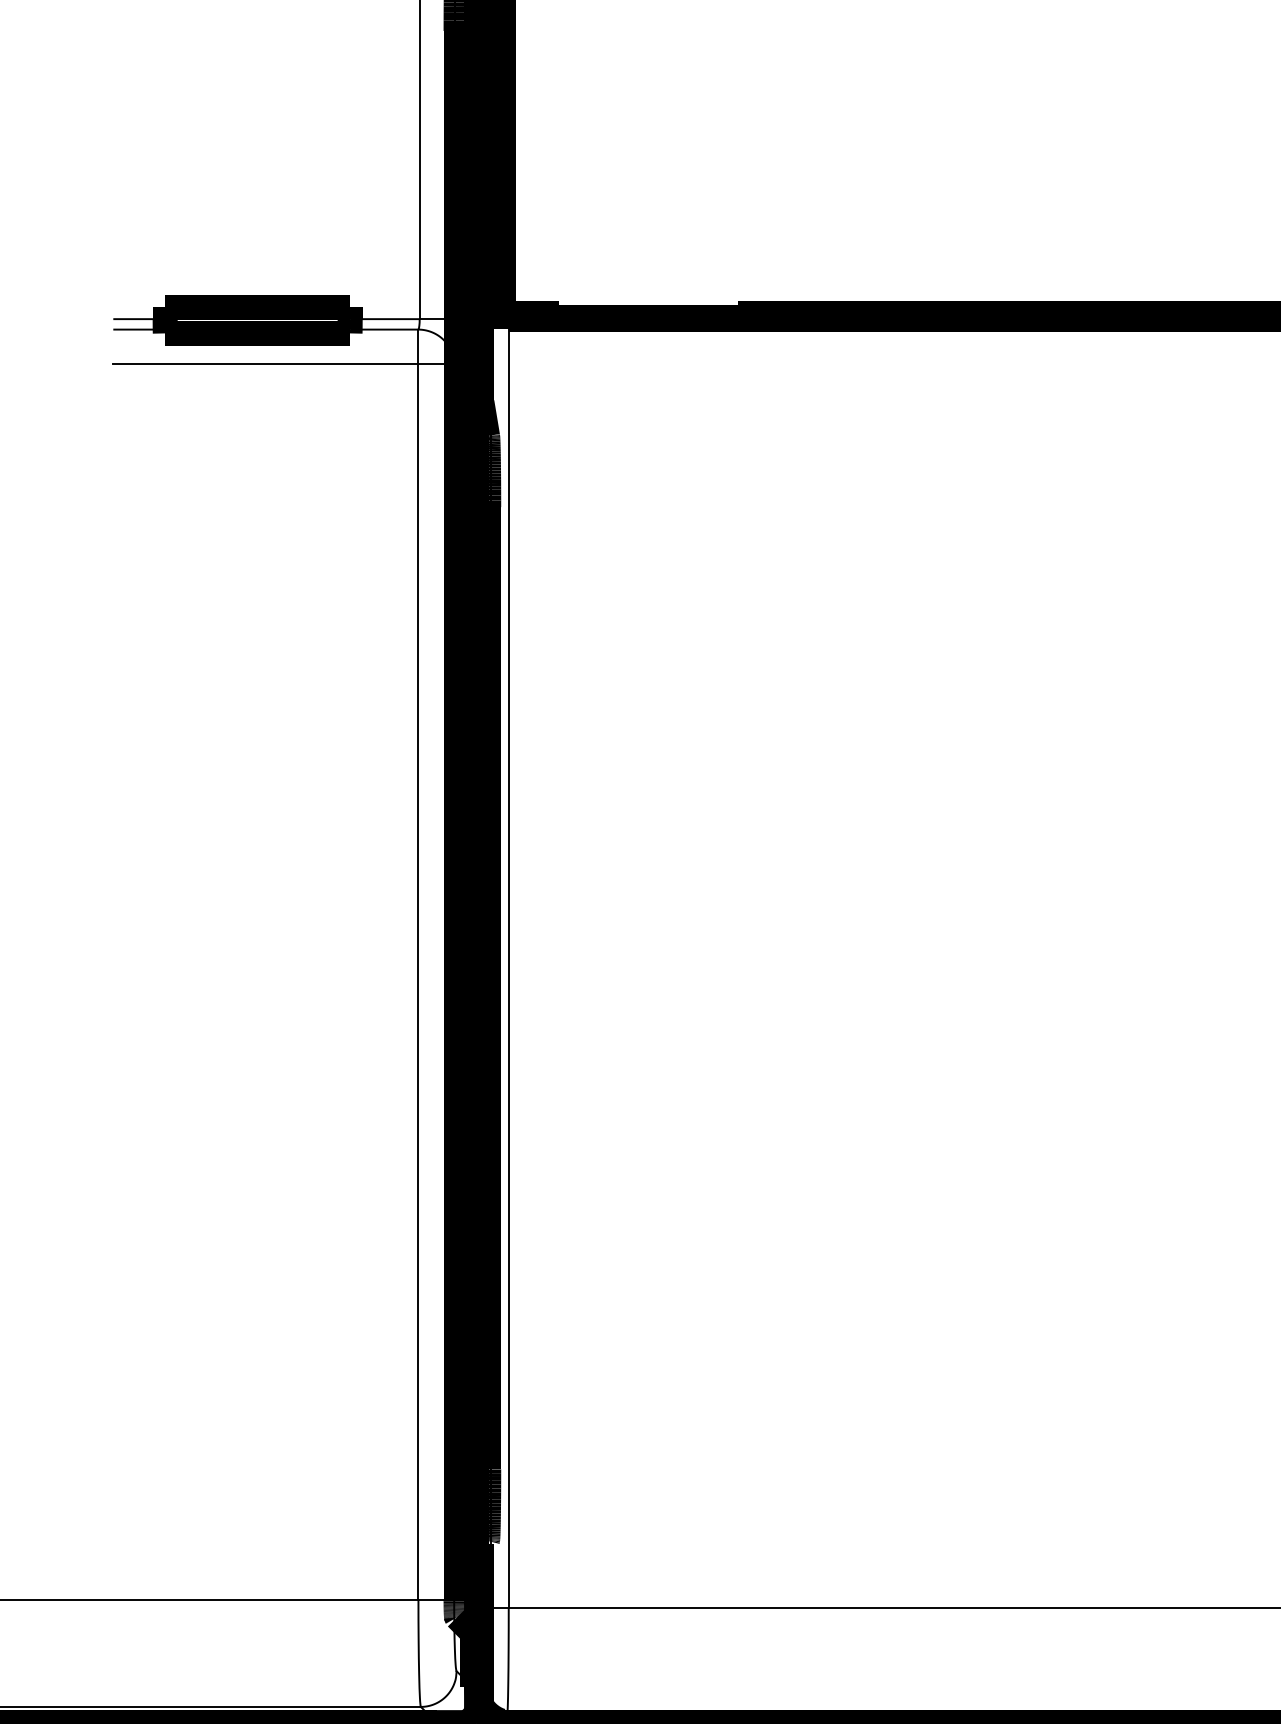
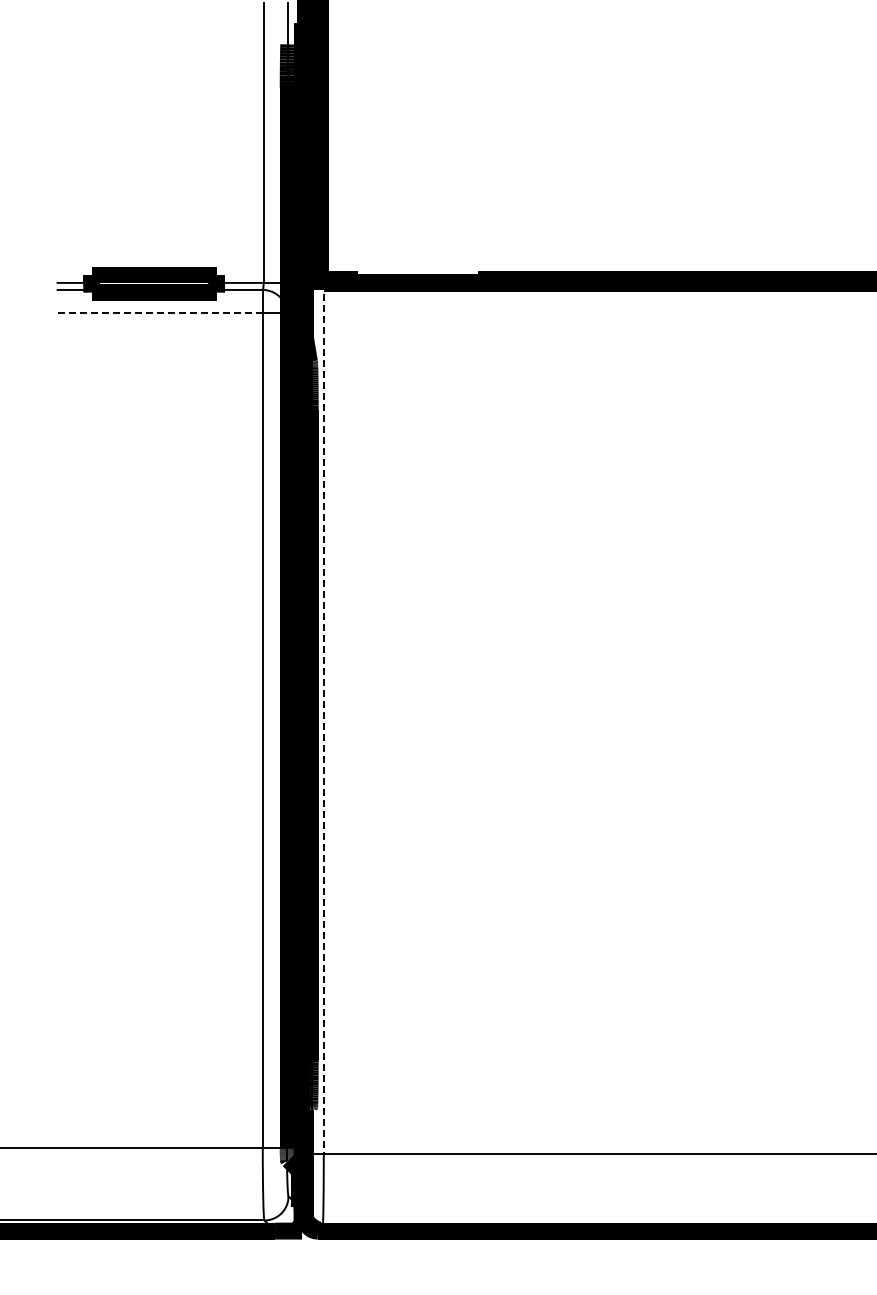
line: (265, 364) -> (159, 313), solid -> dashed
line: (508, 963) -> (323, 718), solid -> dashed

